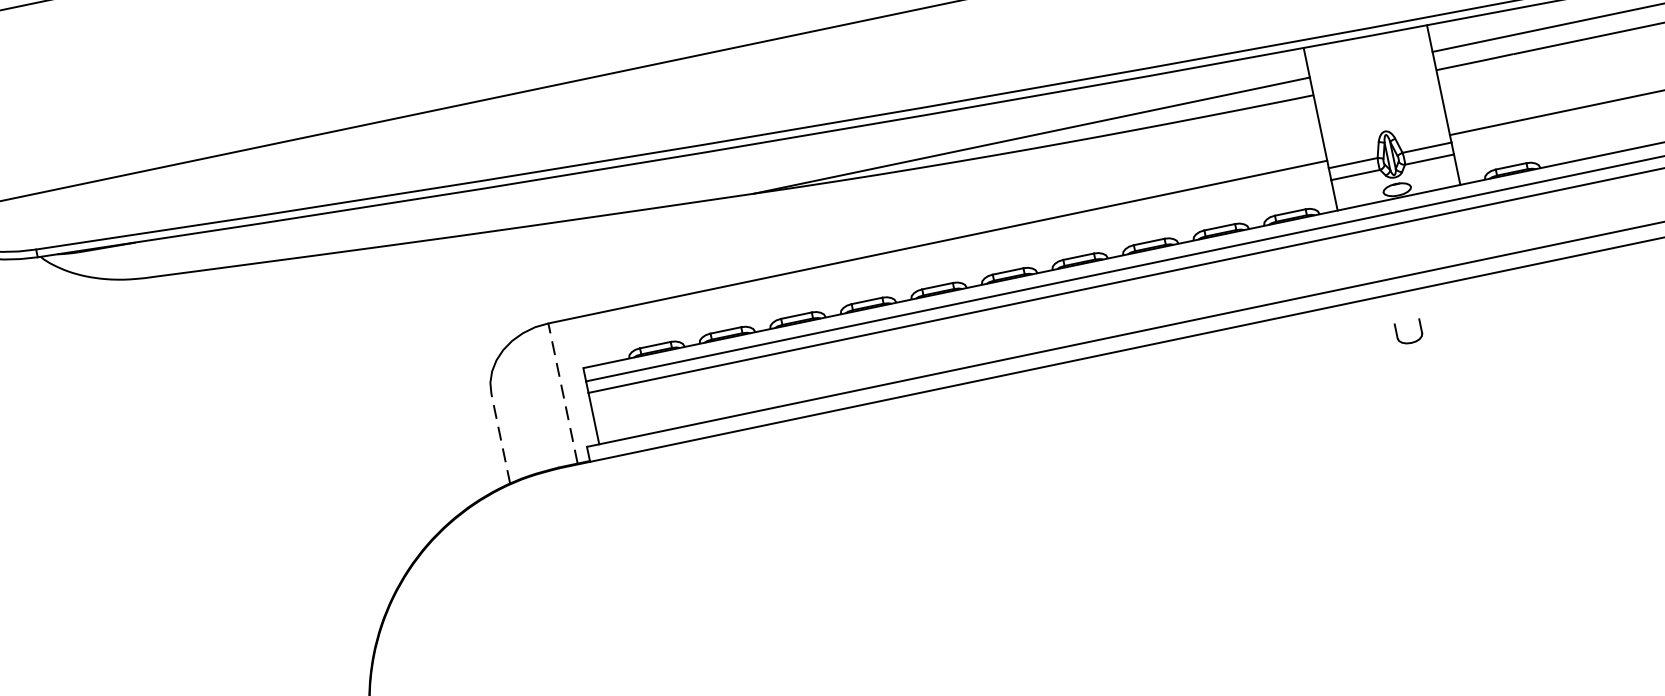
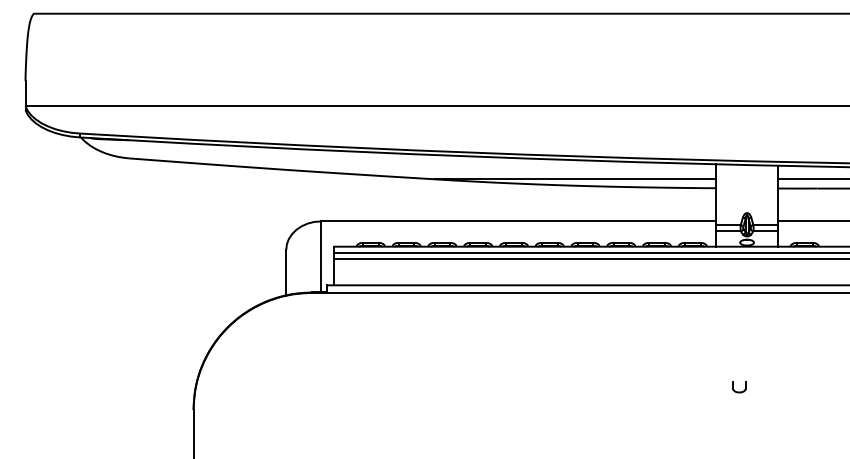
part: (1409, 333) -> (739, 387), moved
line: (563, 392) -> (321, 256), dashed -> solid
line: (501, 438) -> (286, 272), dashed -> solid

